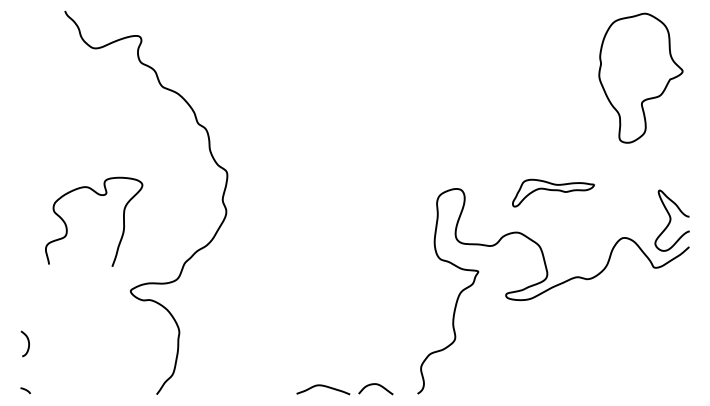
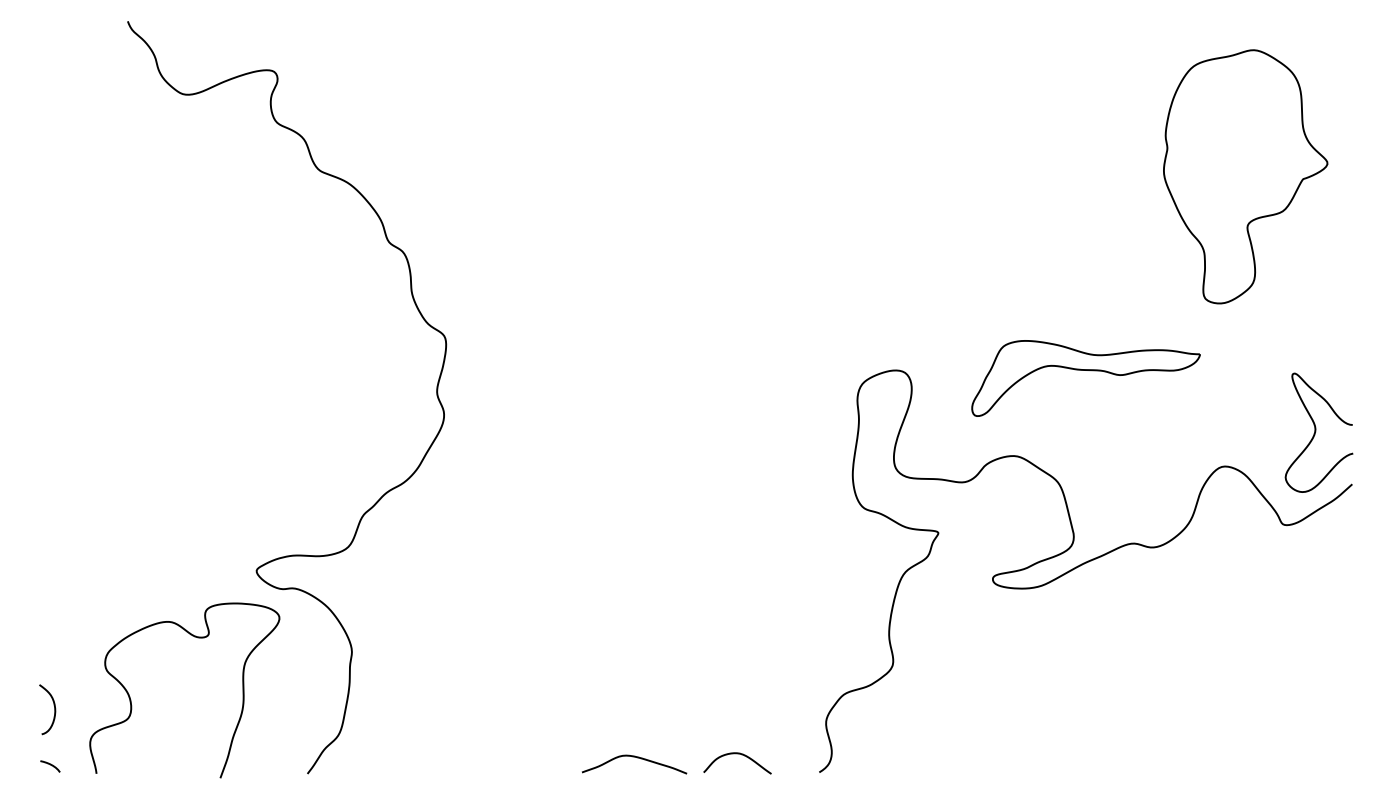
part: (640, 77) -> (1244, 175), moved
part: (553, 193) -> (1085, 379), size x1.43
curve: (98, 195) -> (193, 638), moved
curve: (27, 341) -> (52, 705), moved

